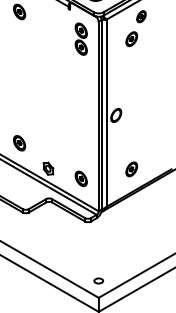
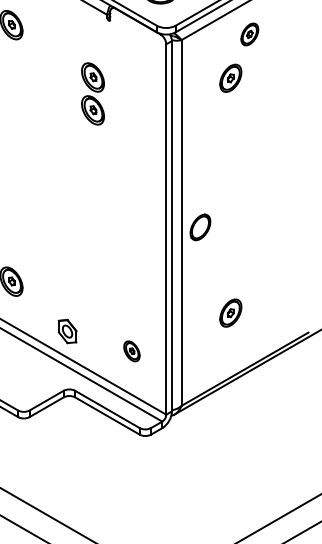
part: (80, 38) -> (91, 92), moved
part: (131, 169) -> (230, 313), moved
part: (80, 178) -> (130, 350), size x0.7

